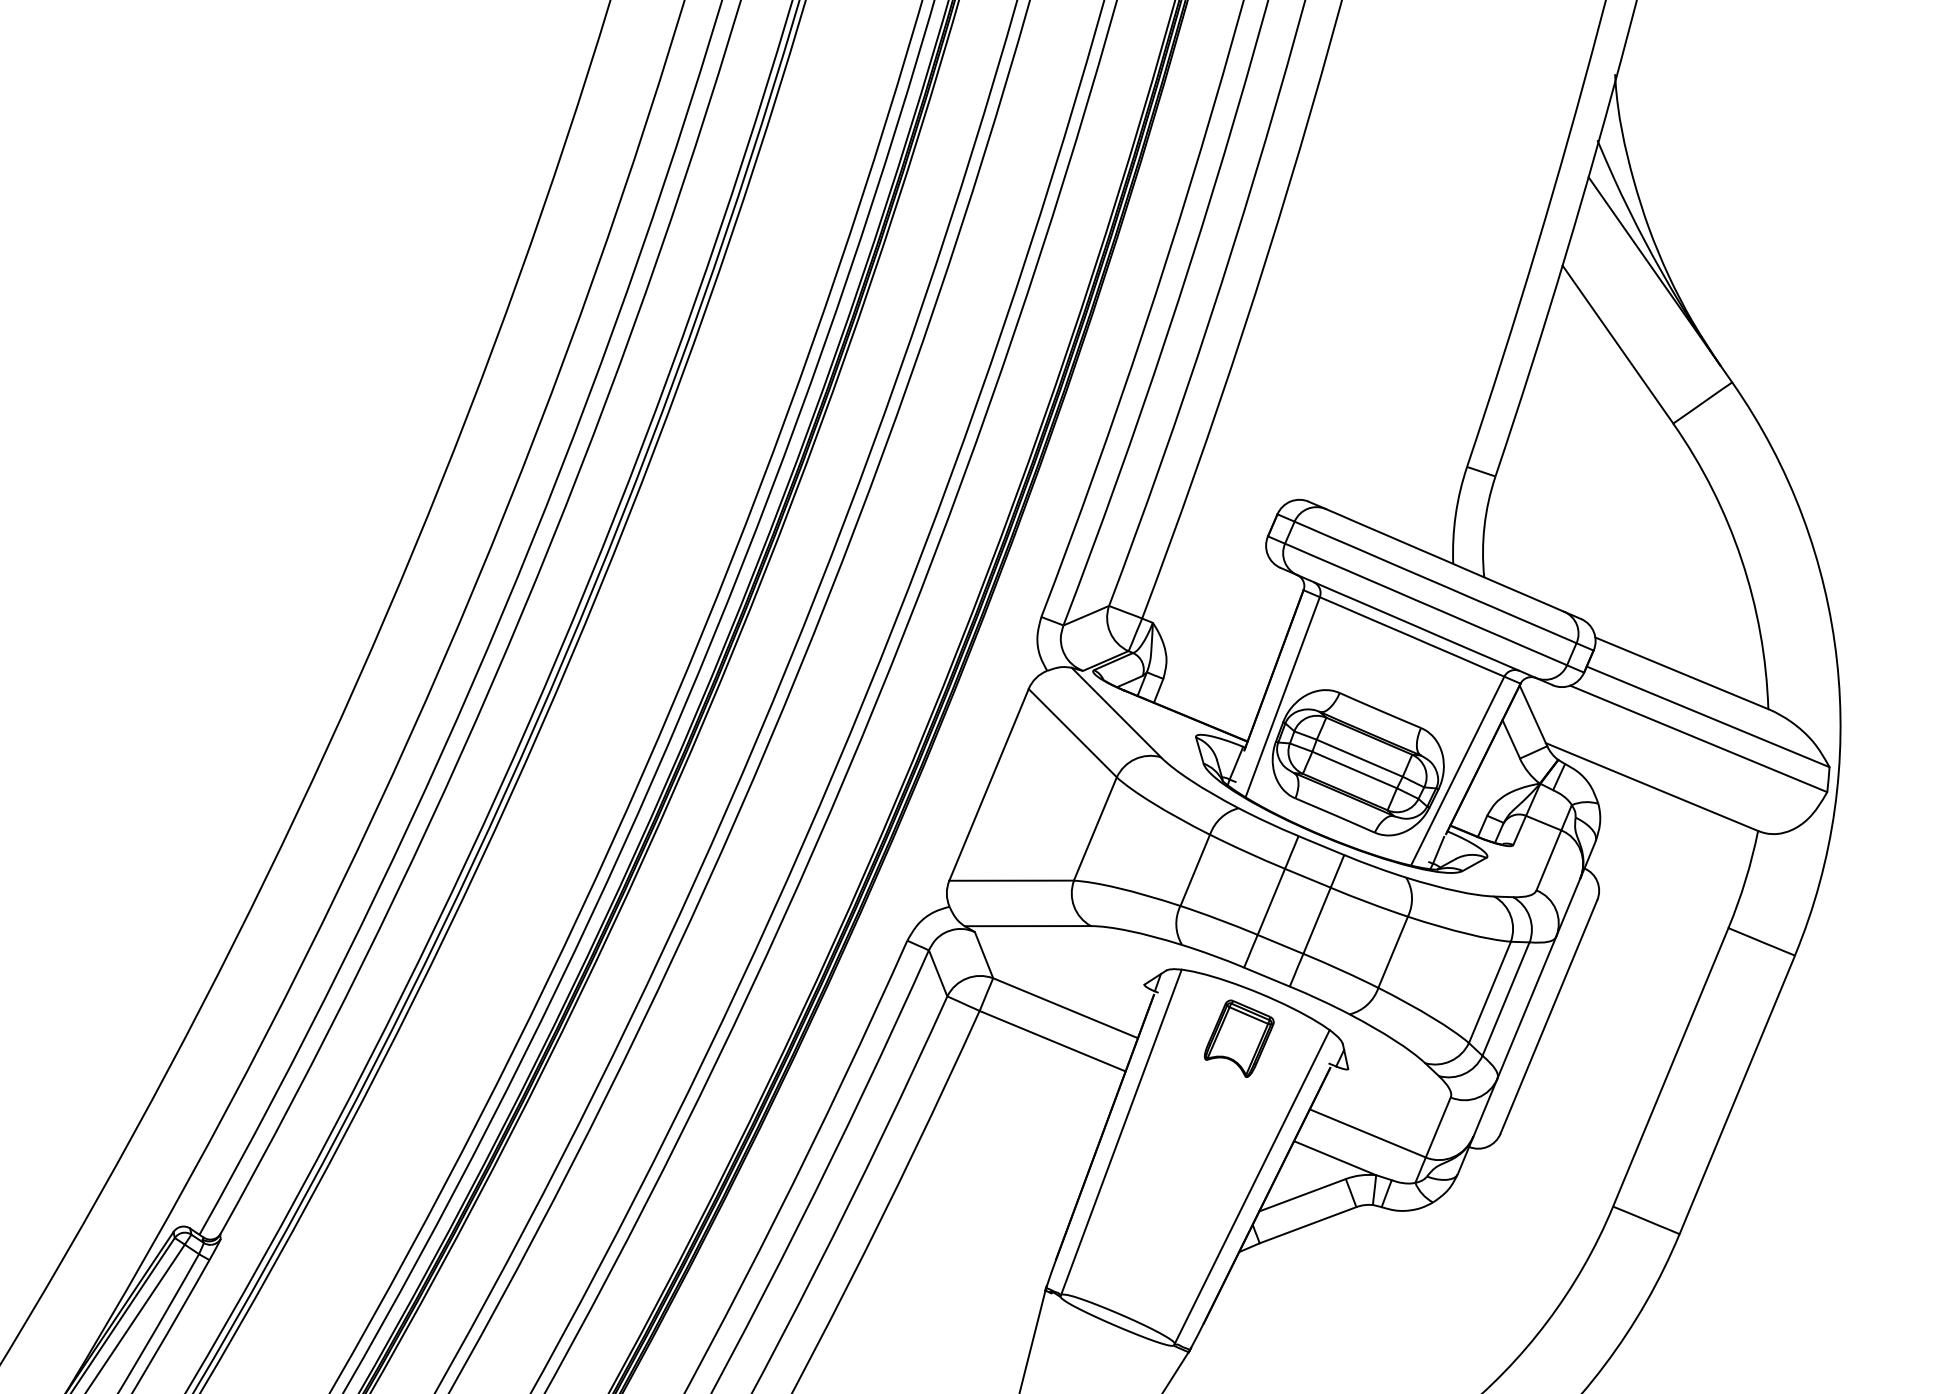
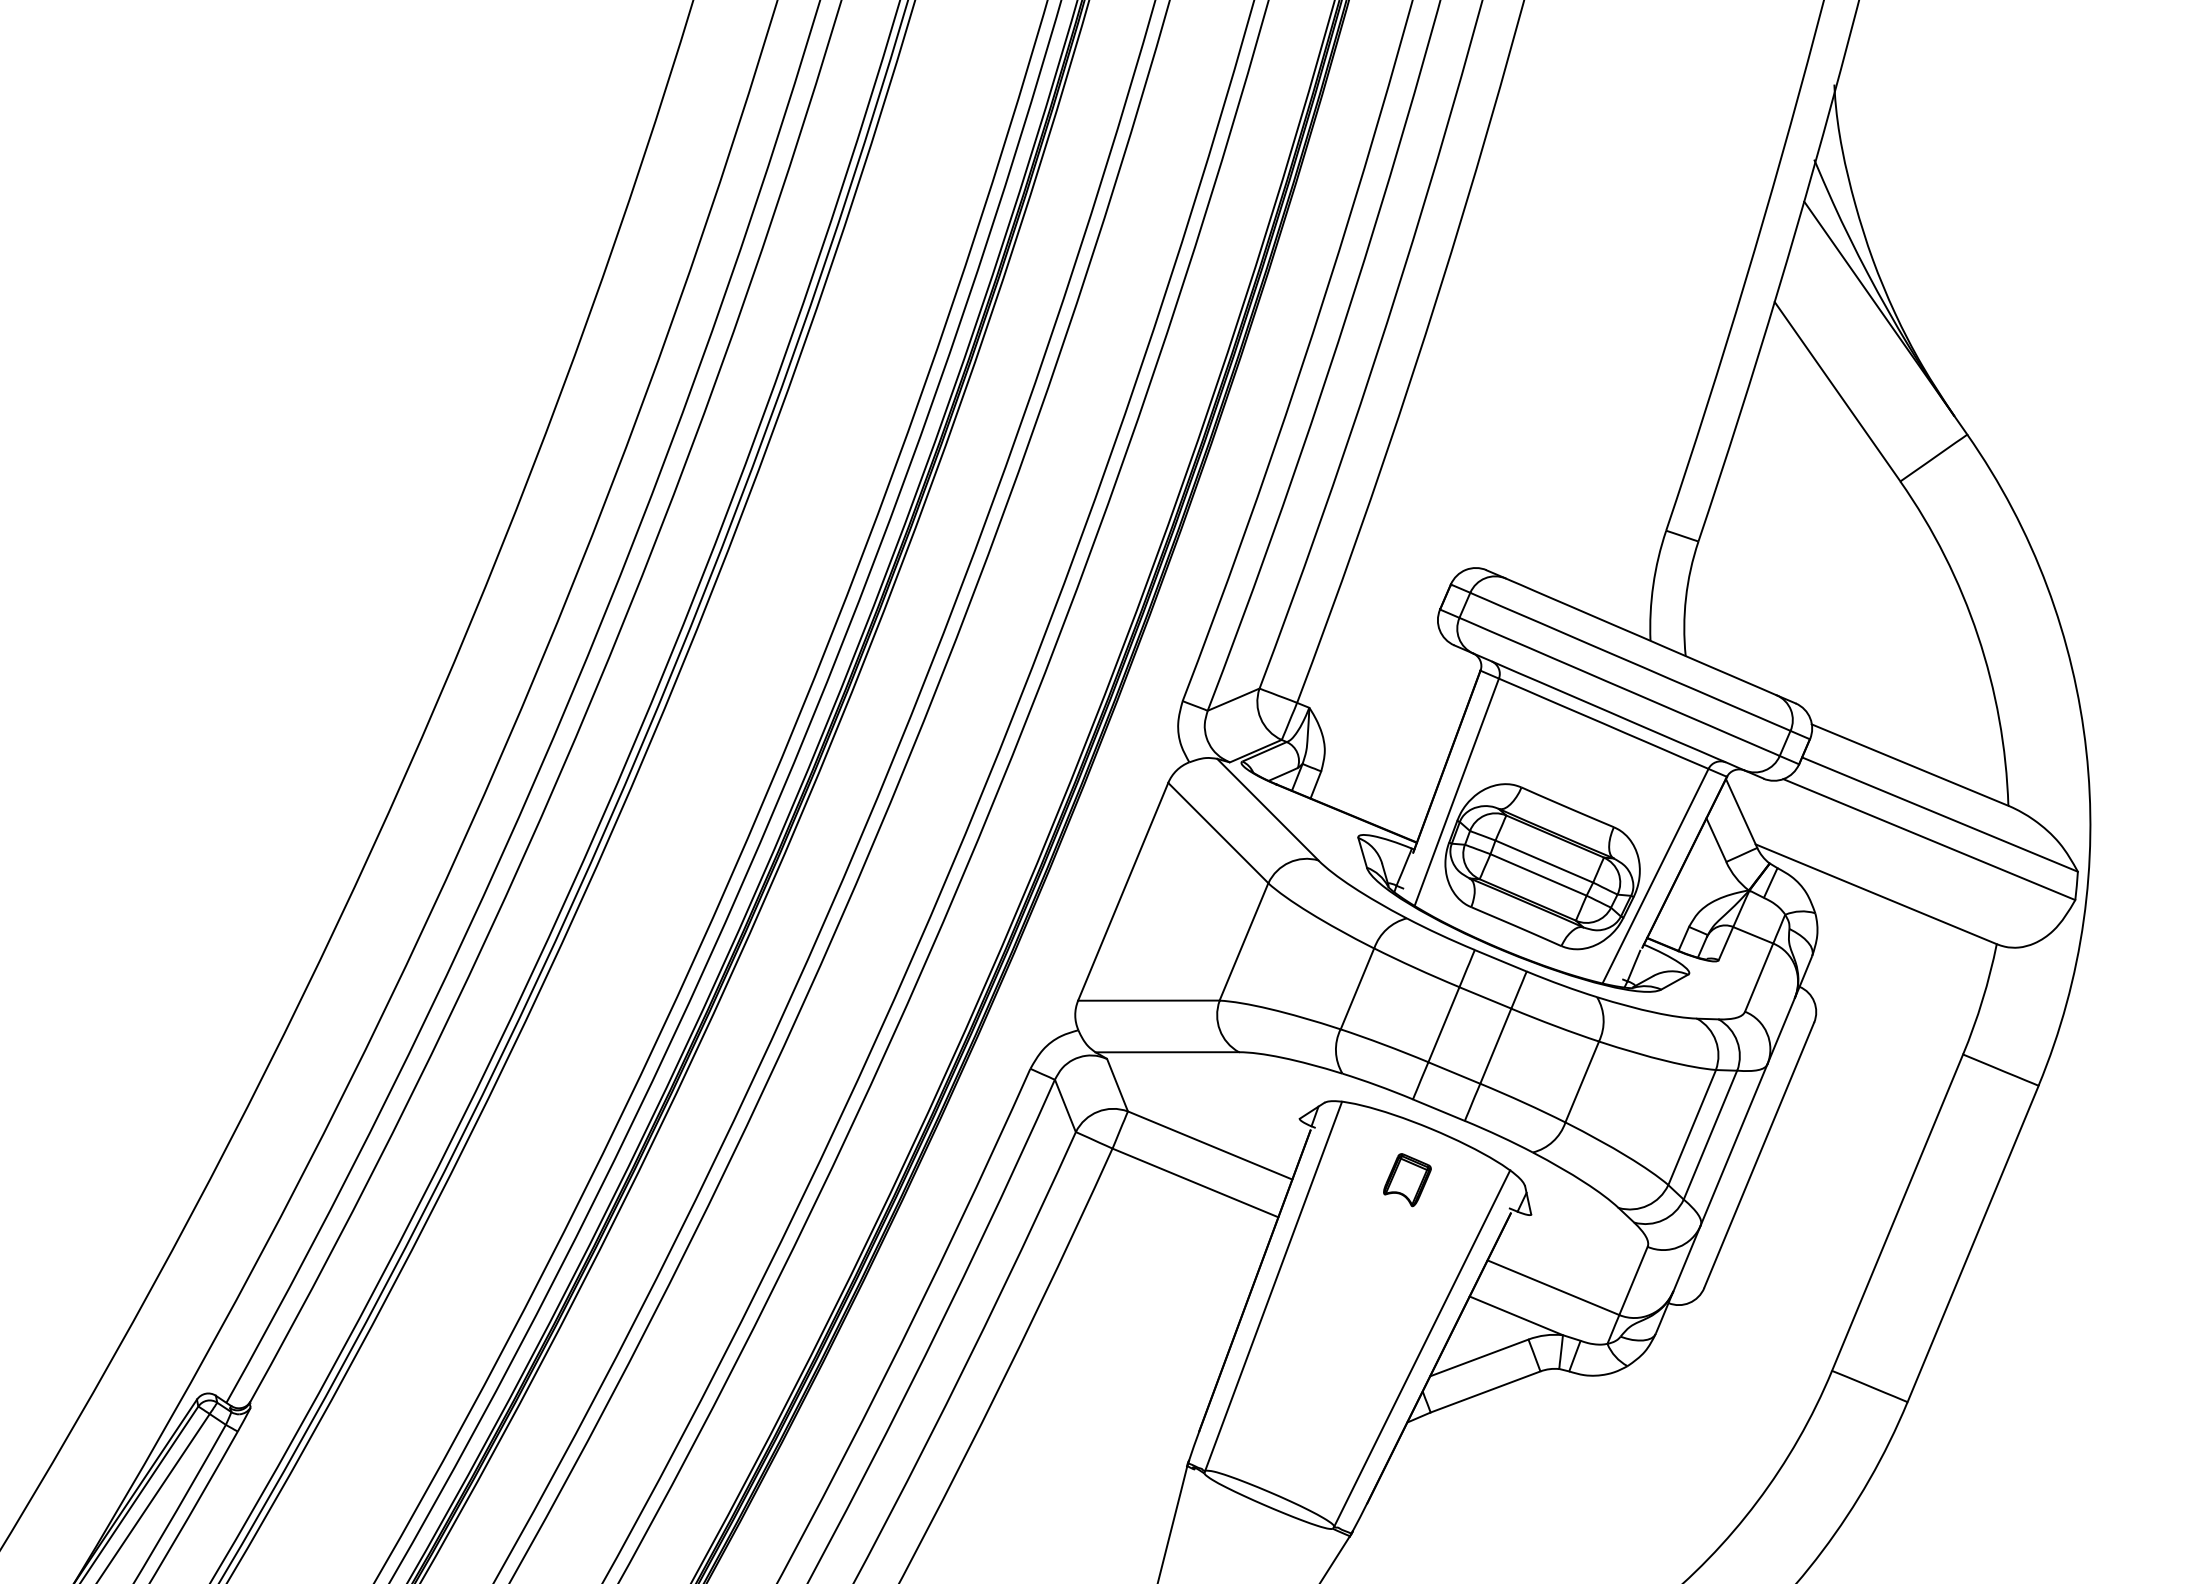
part: (1239, 1038) -> (1407, 1179), size x0.6

